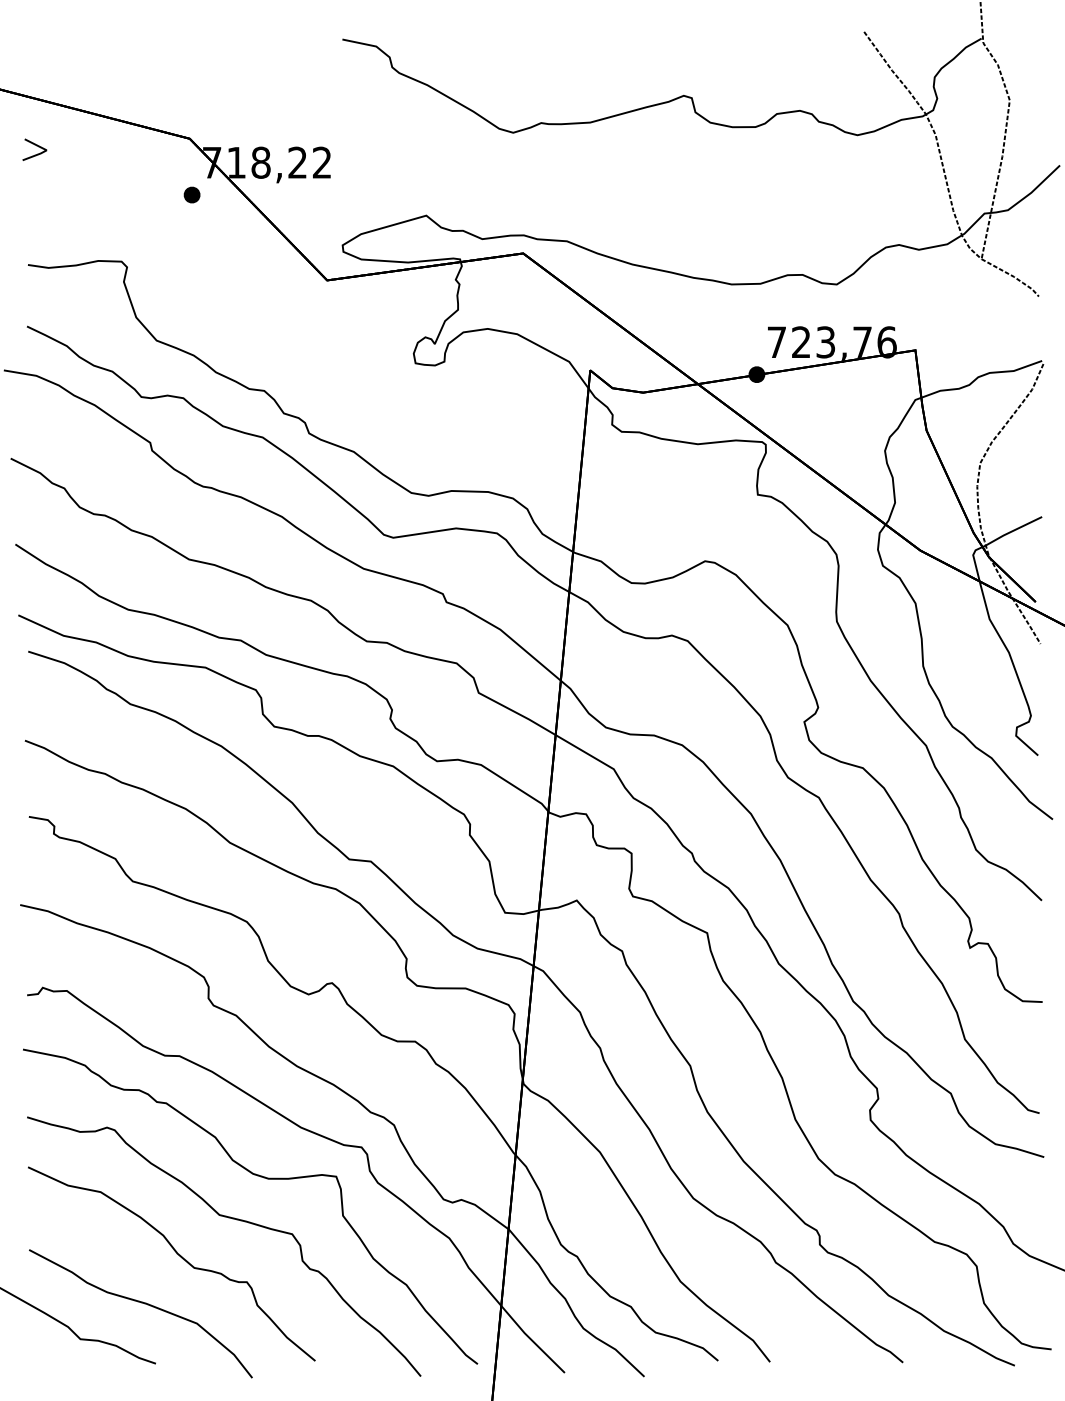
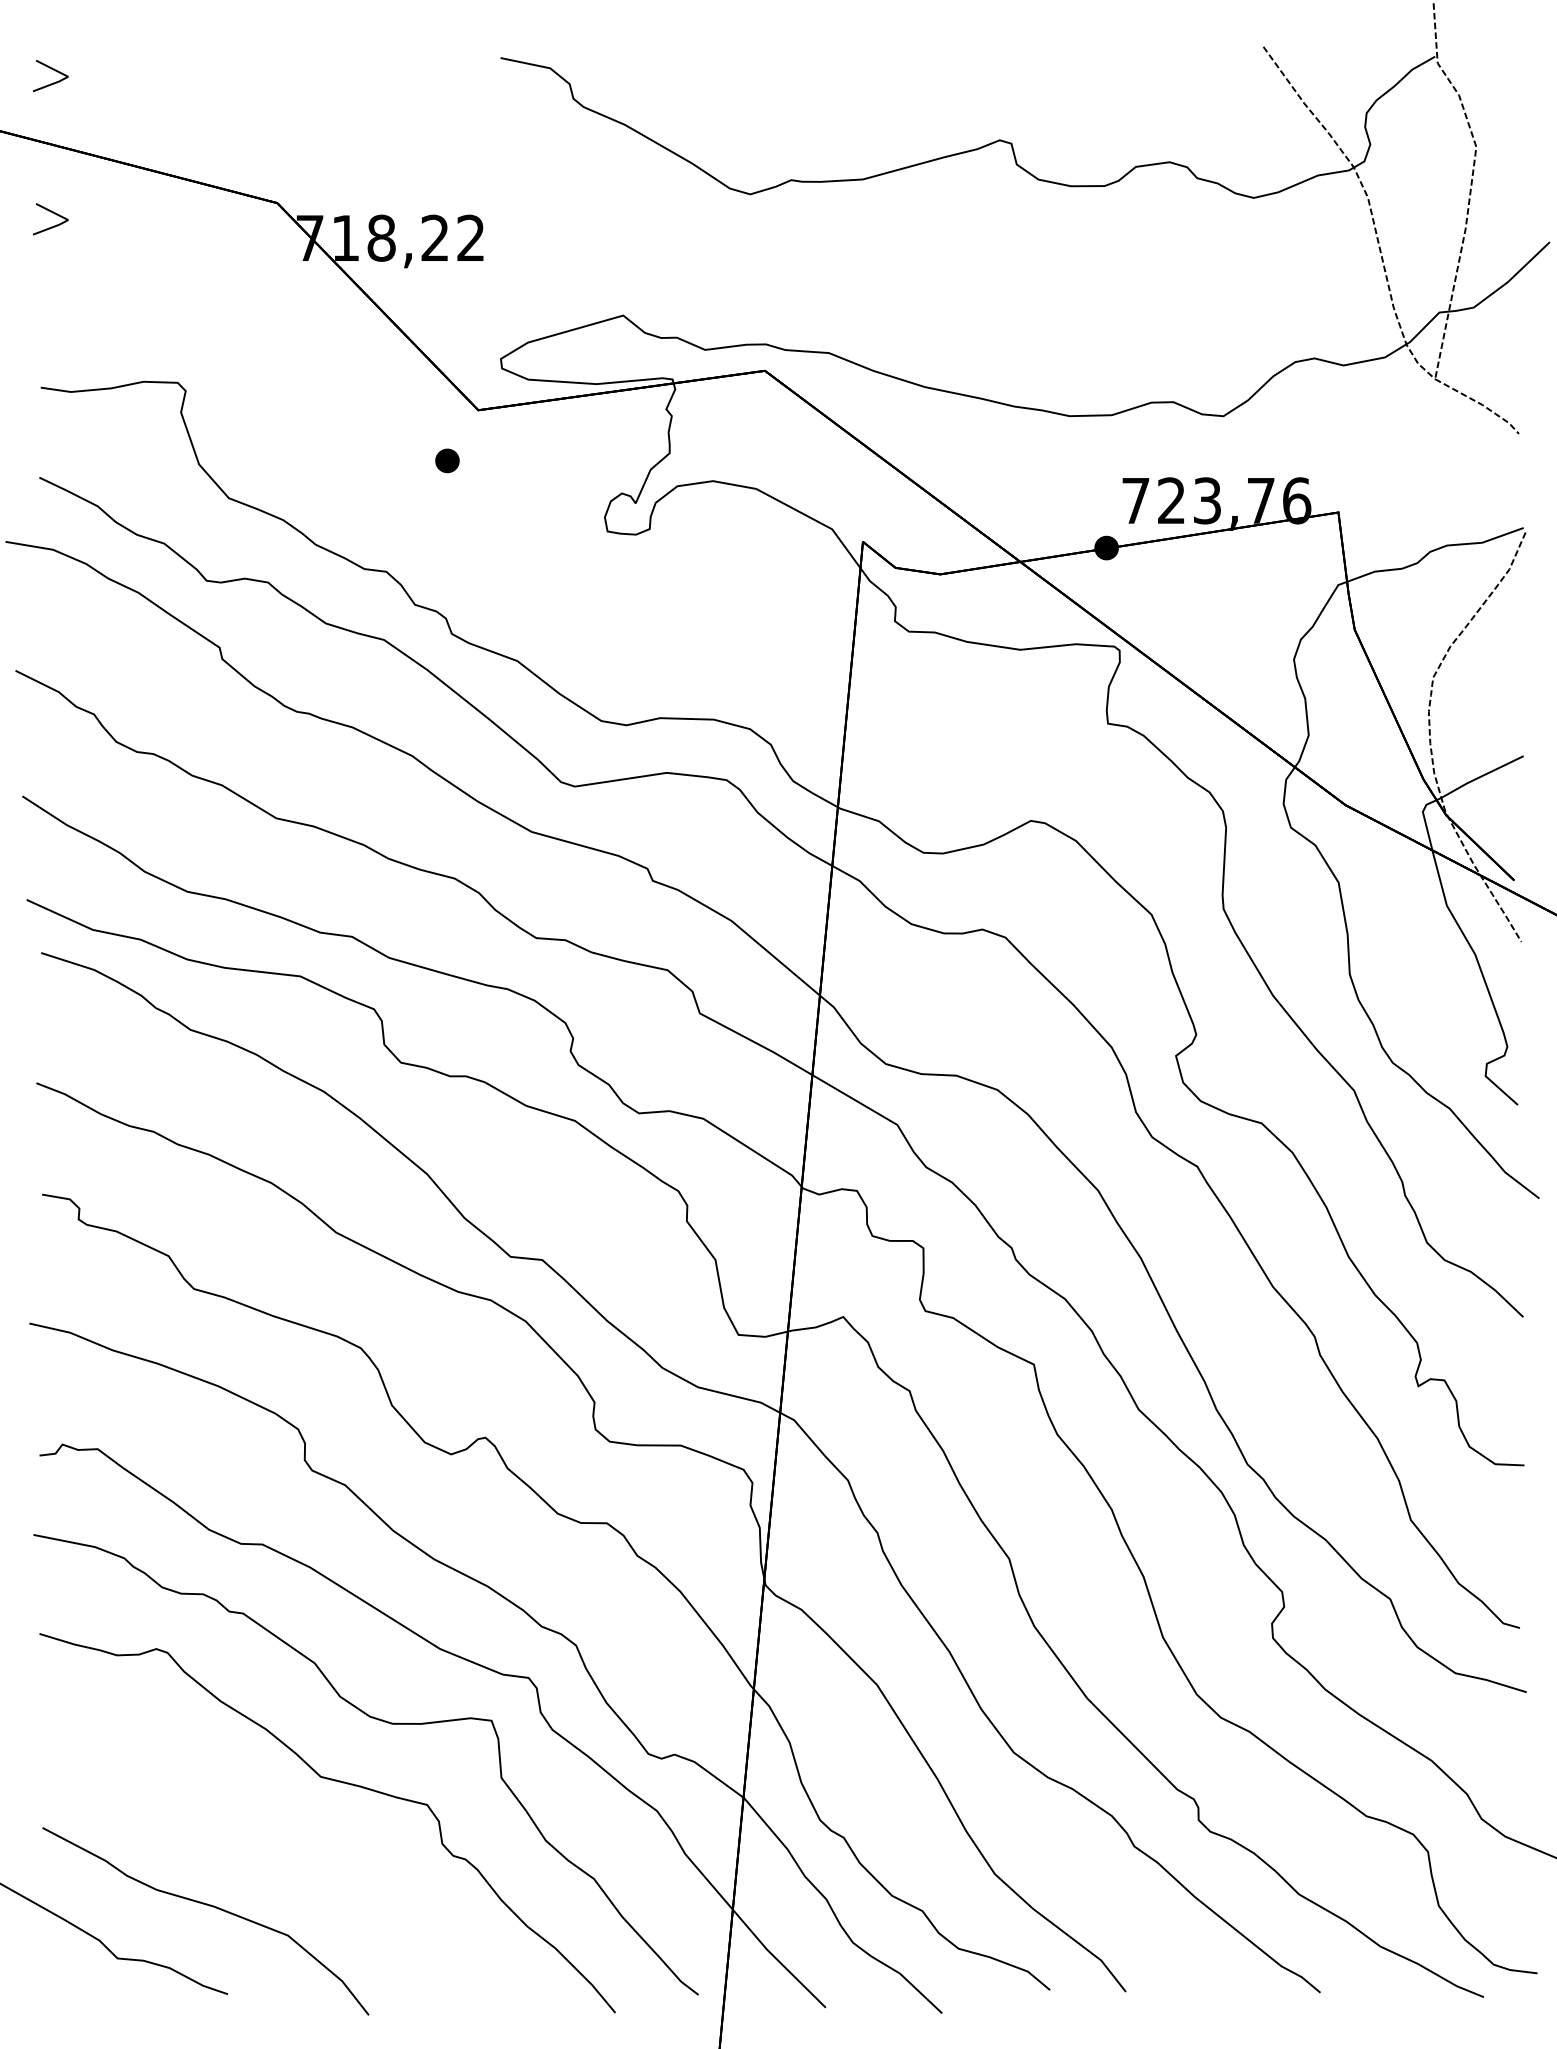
line: (36, 48) -> (53, 71), added
part: (191, 194) -> (446, 460), moved
part: (178, 1255) -> (260, 1836), removed

